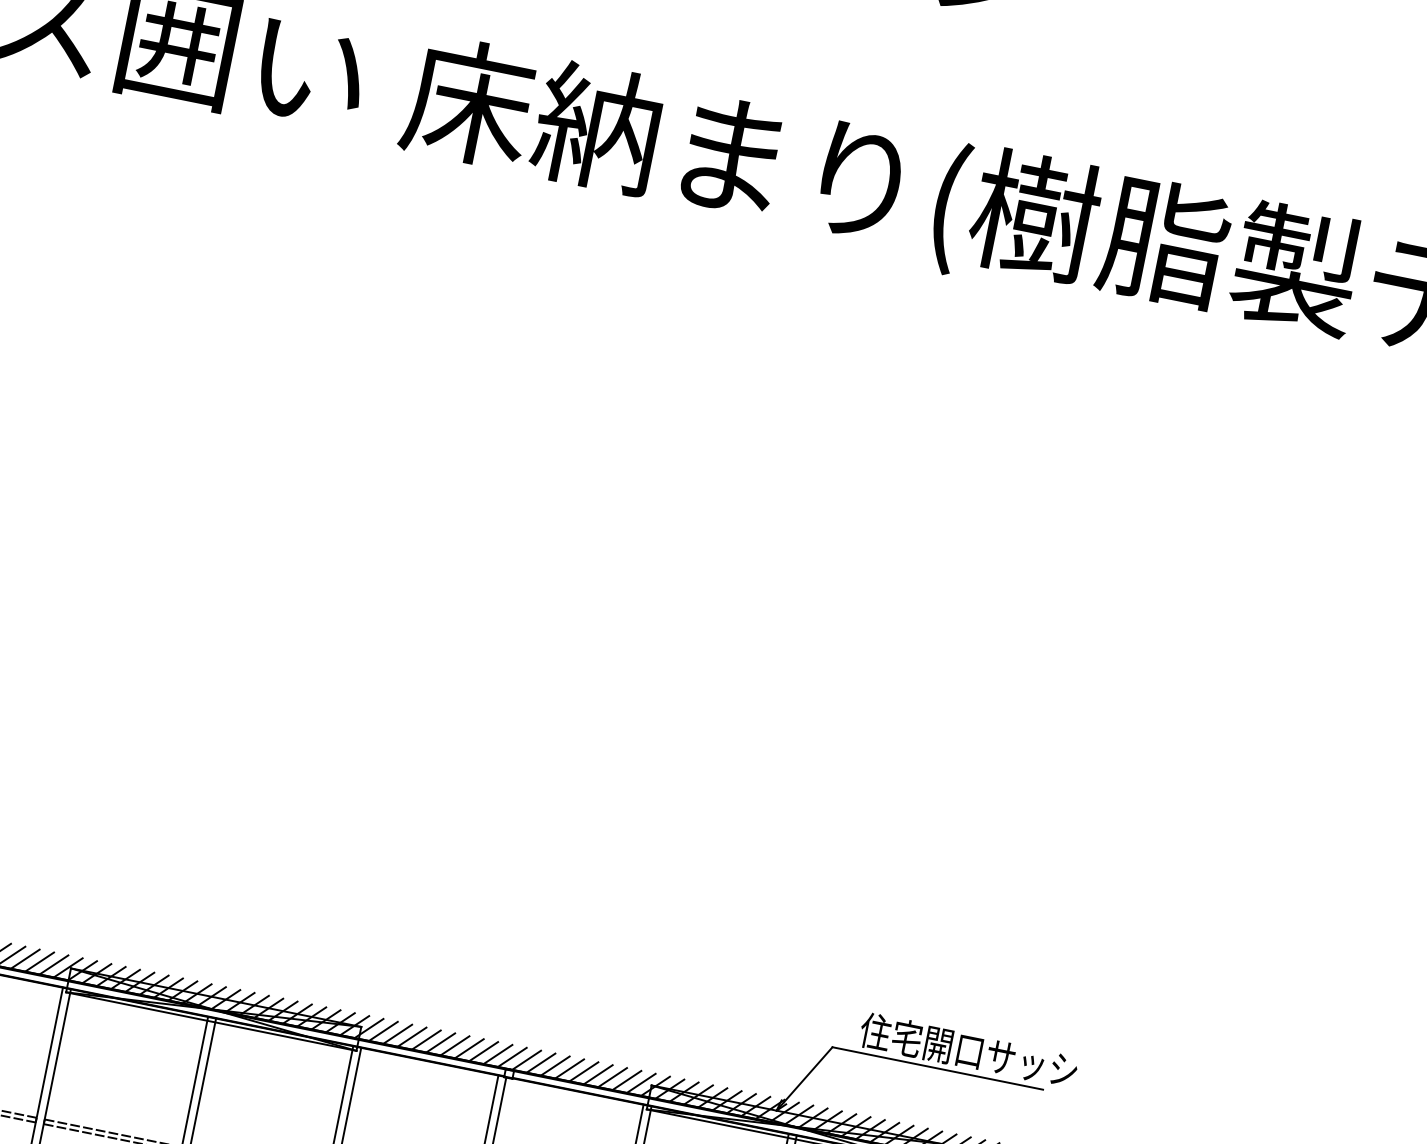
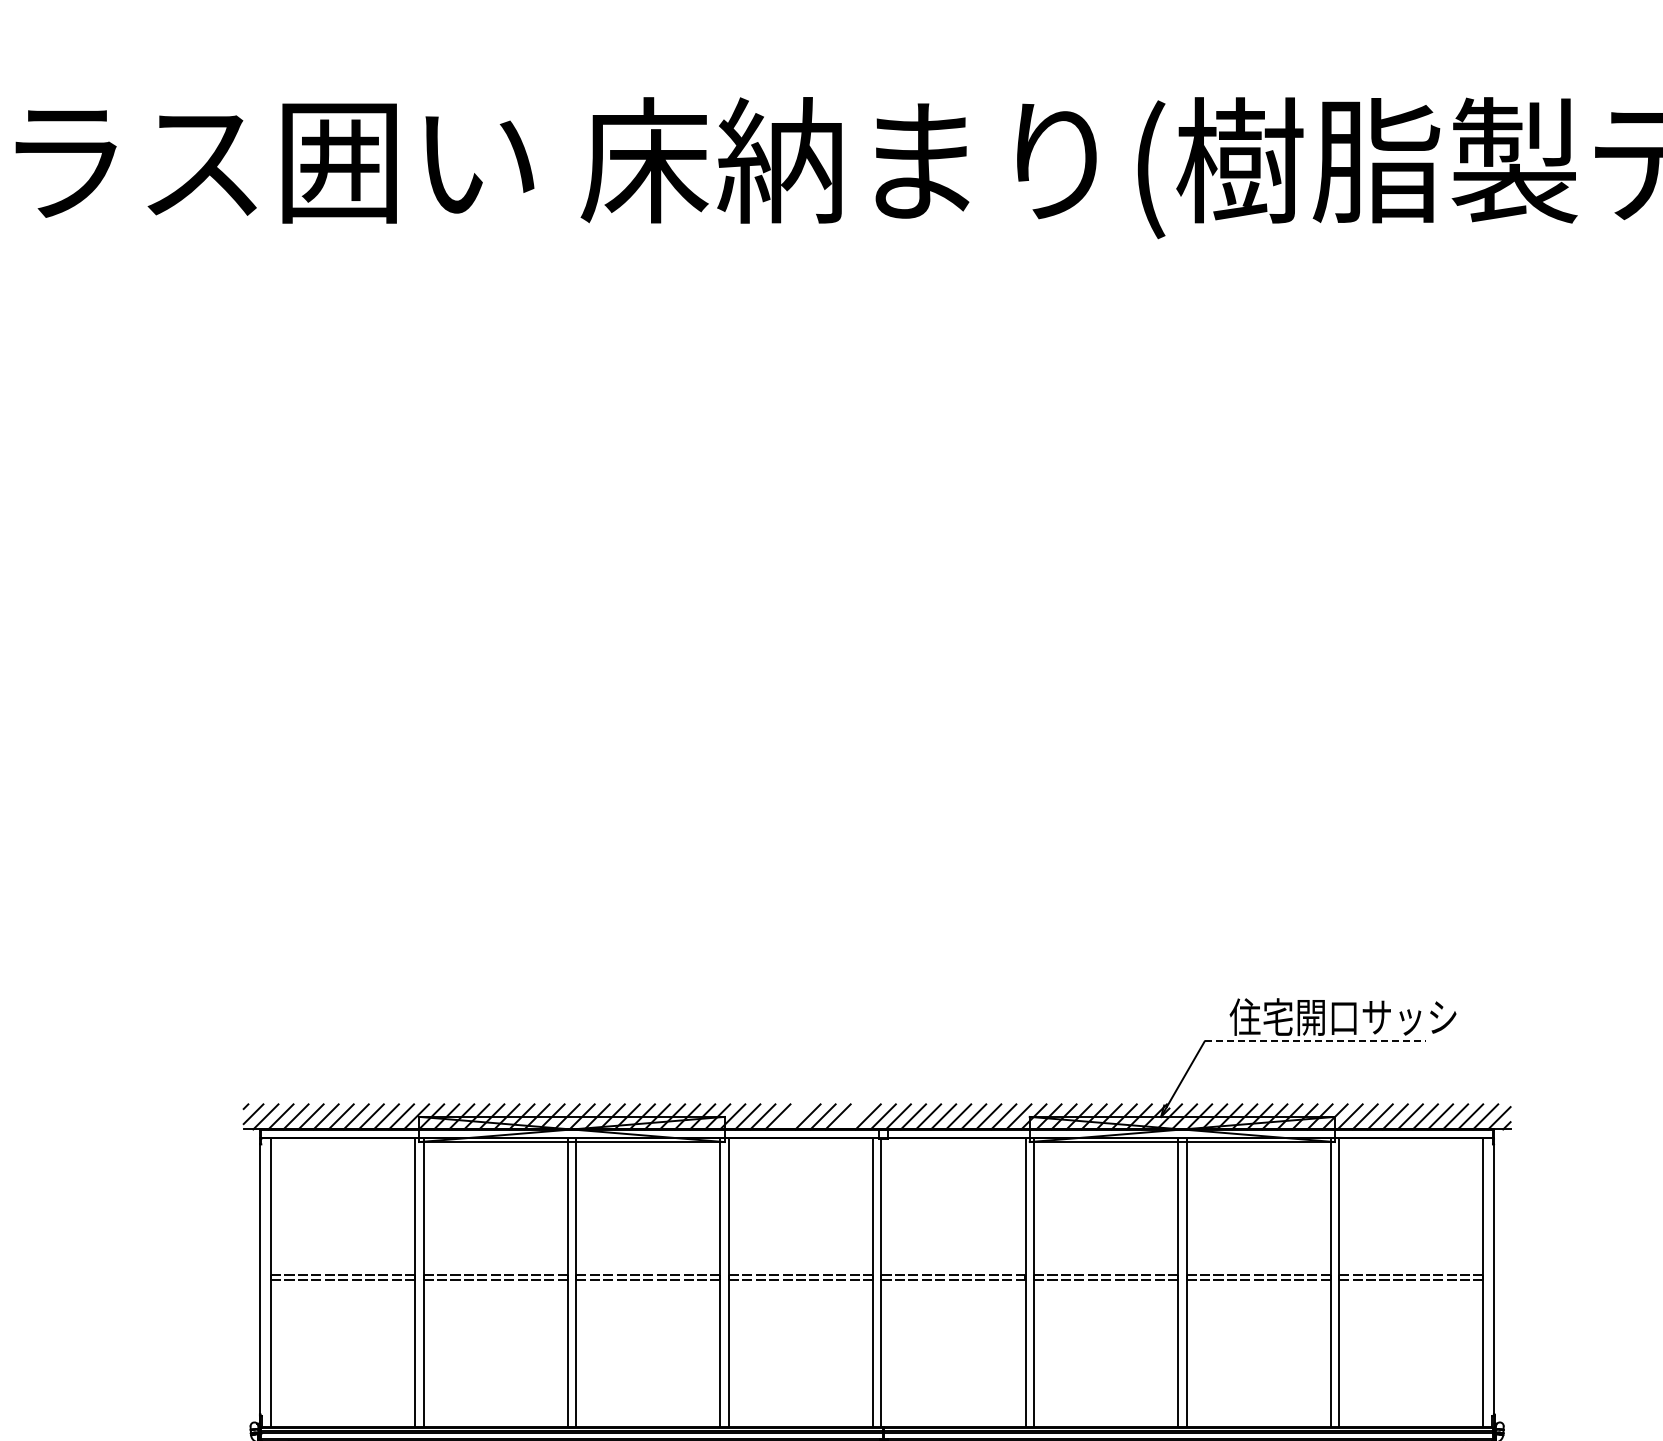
line: (426, 1039) -> (792, 1116), removed
line: (483, 1051) -> (852, 1116), removed
line: (937, 1068) -> (1315, 1041), solid -> dashed

